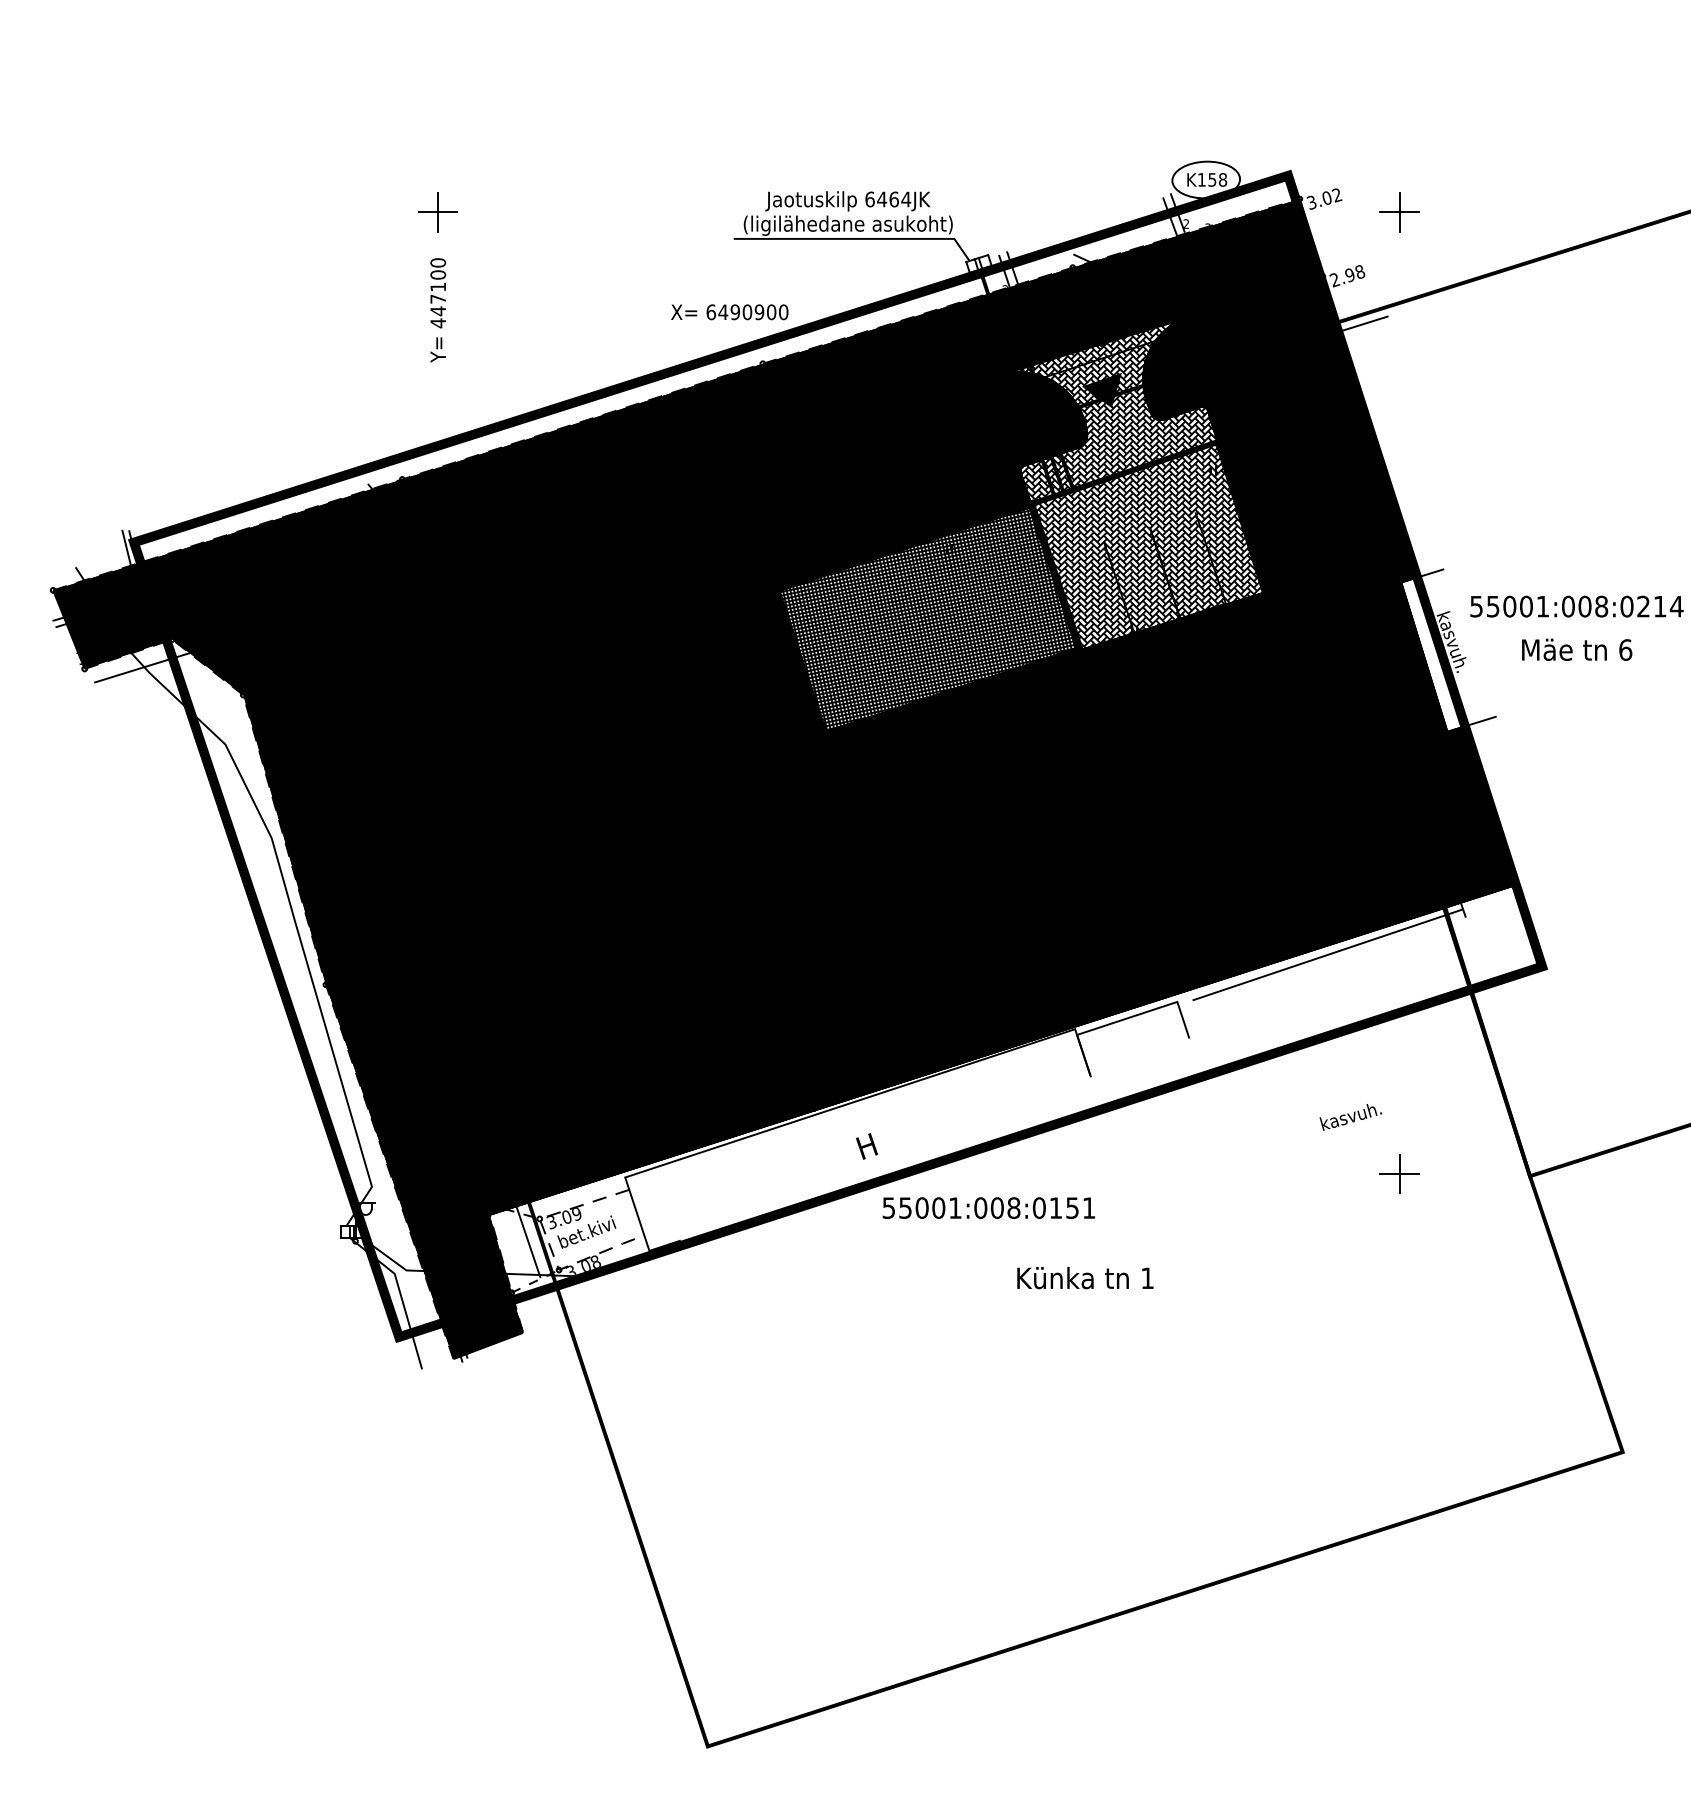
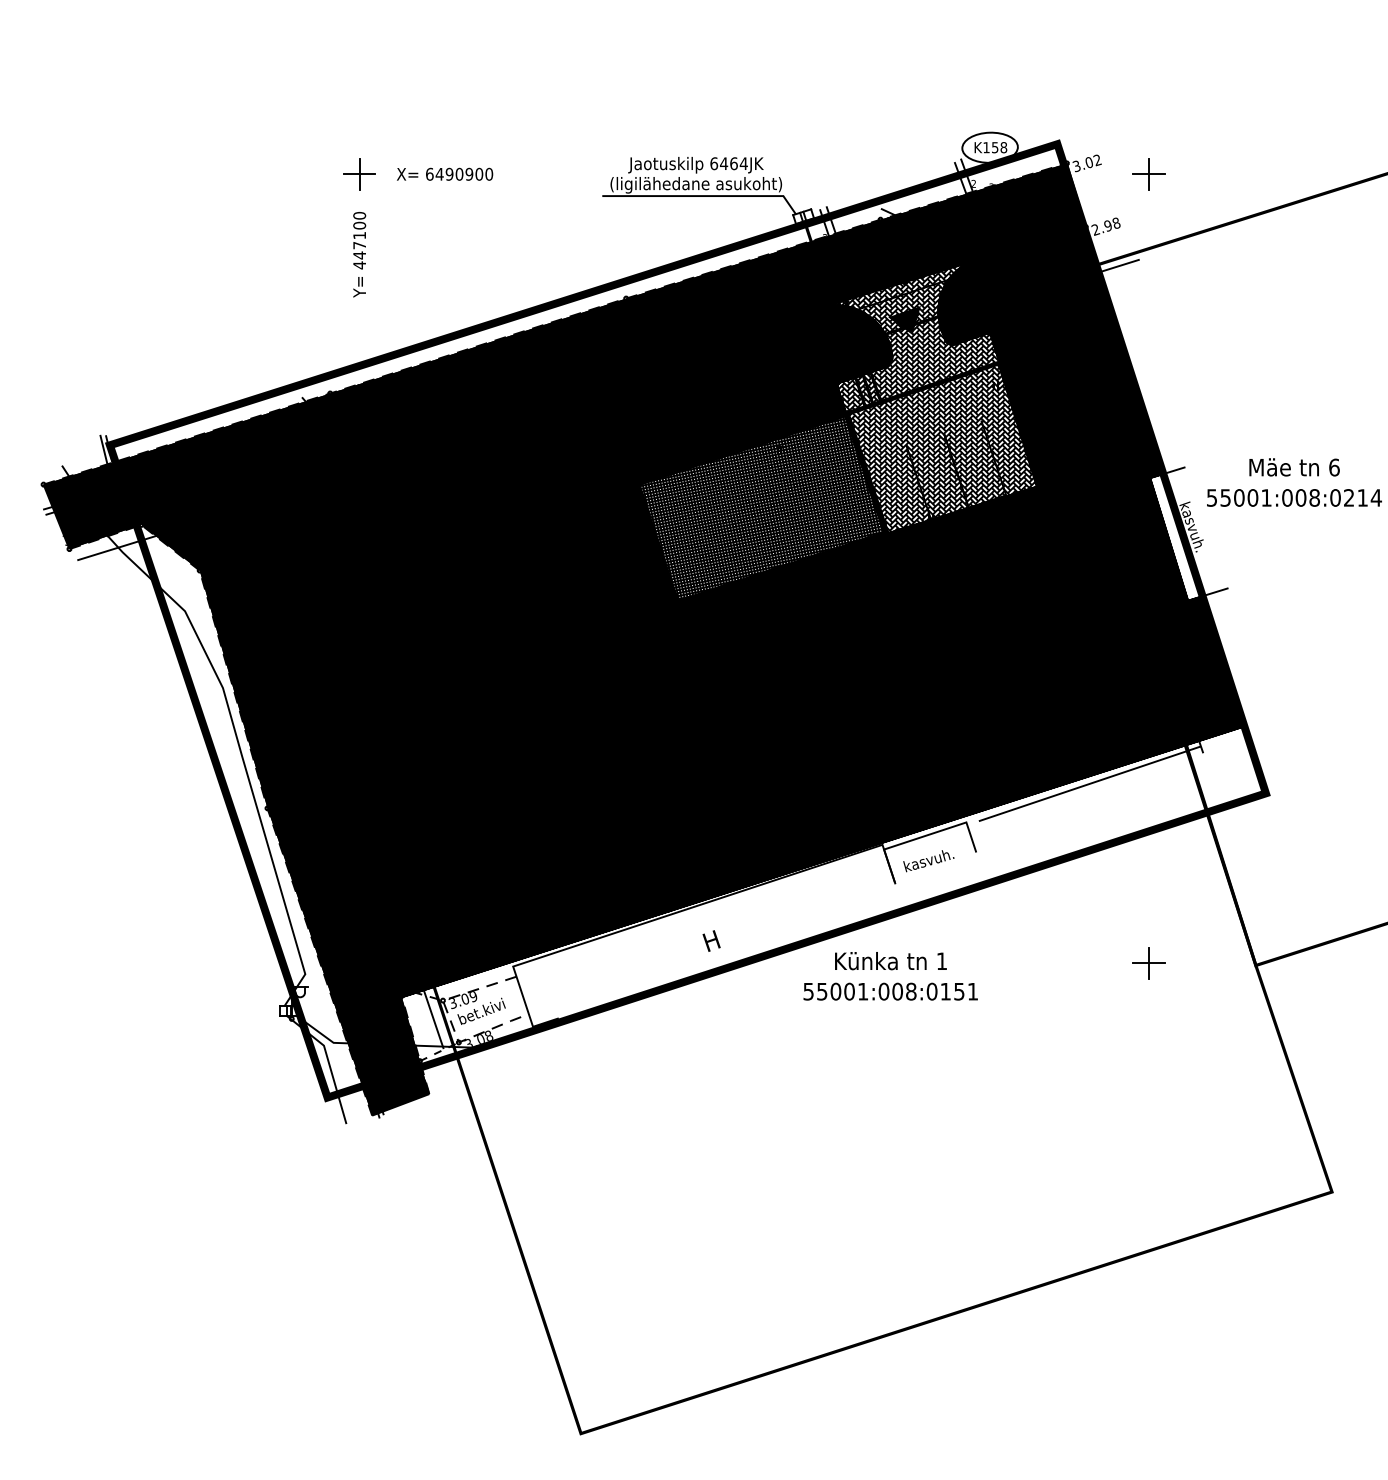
text: (730, 311) -> (445, 173), moved
text: (1577, 649) -> (1294, 467), moved
text: (1350, 1117) -> (928, 861), moved
text: (988, 1207) -> (890, 991), moved
text: (1084, 1278) -> (890, 961), moved

